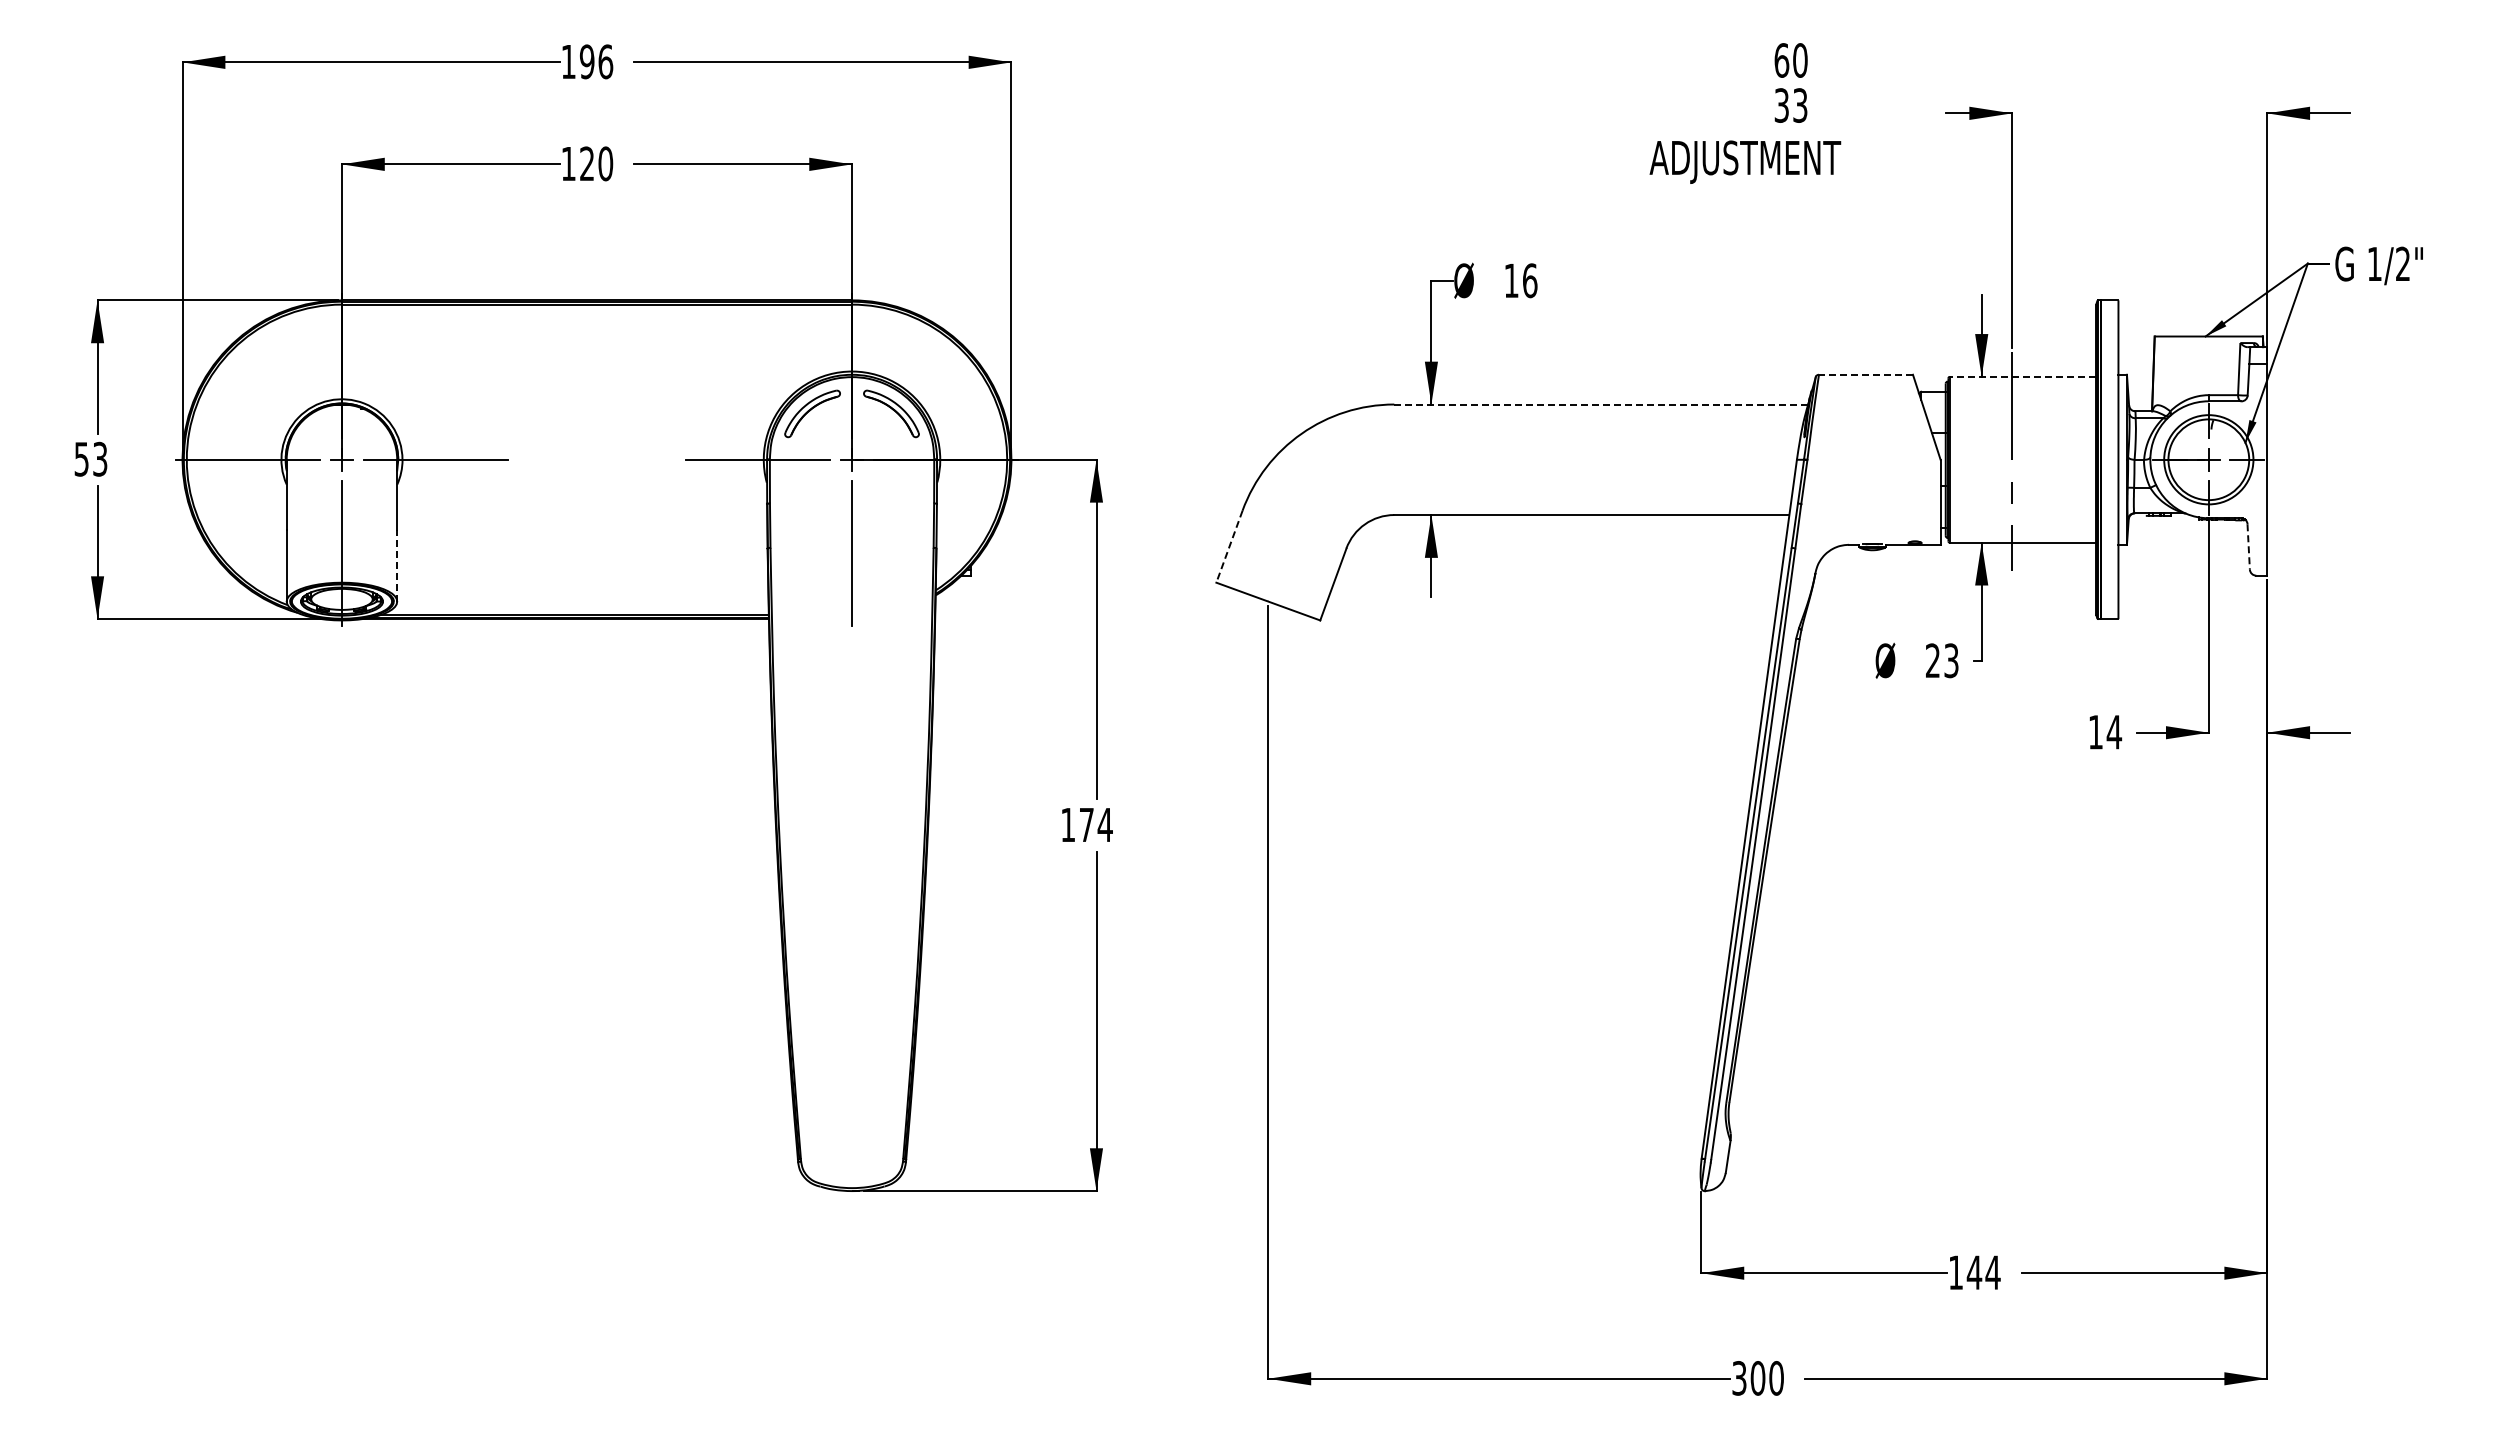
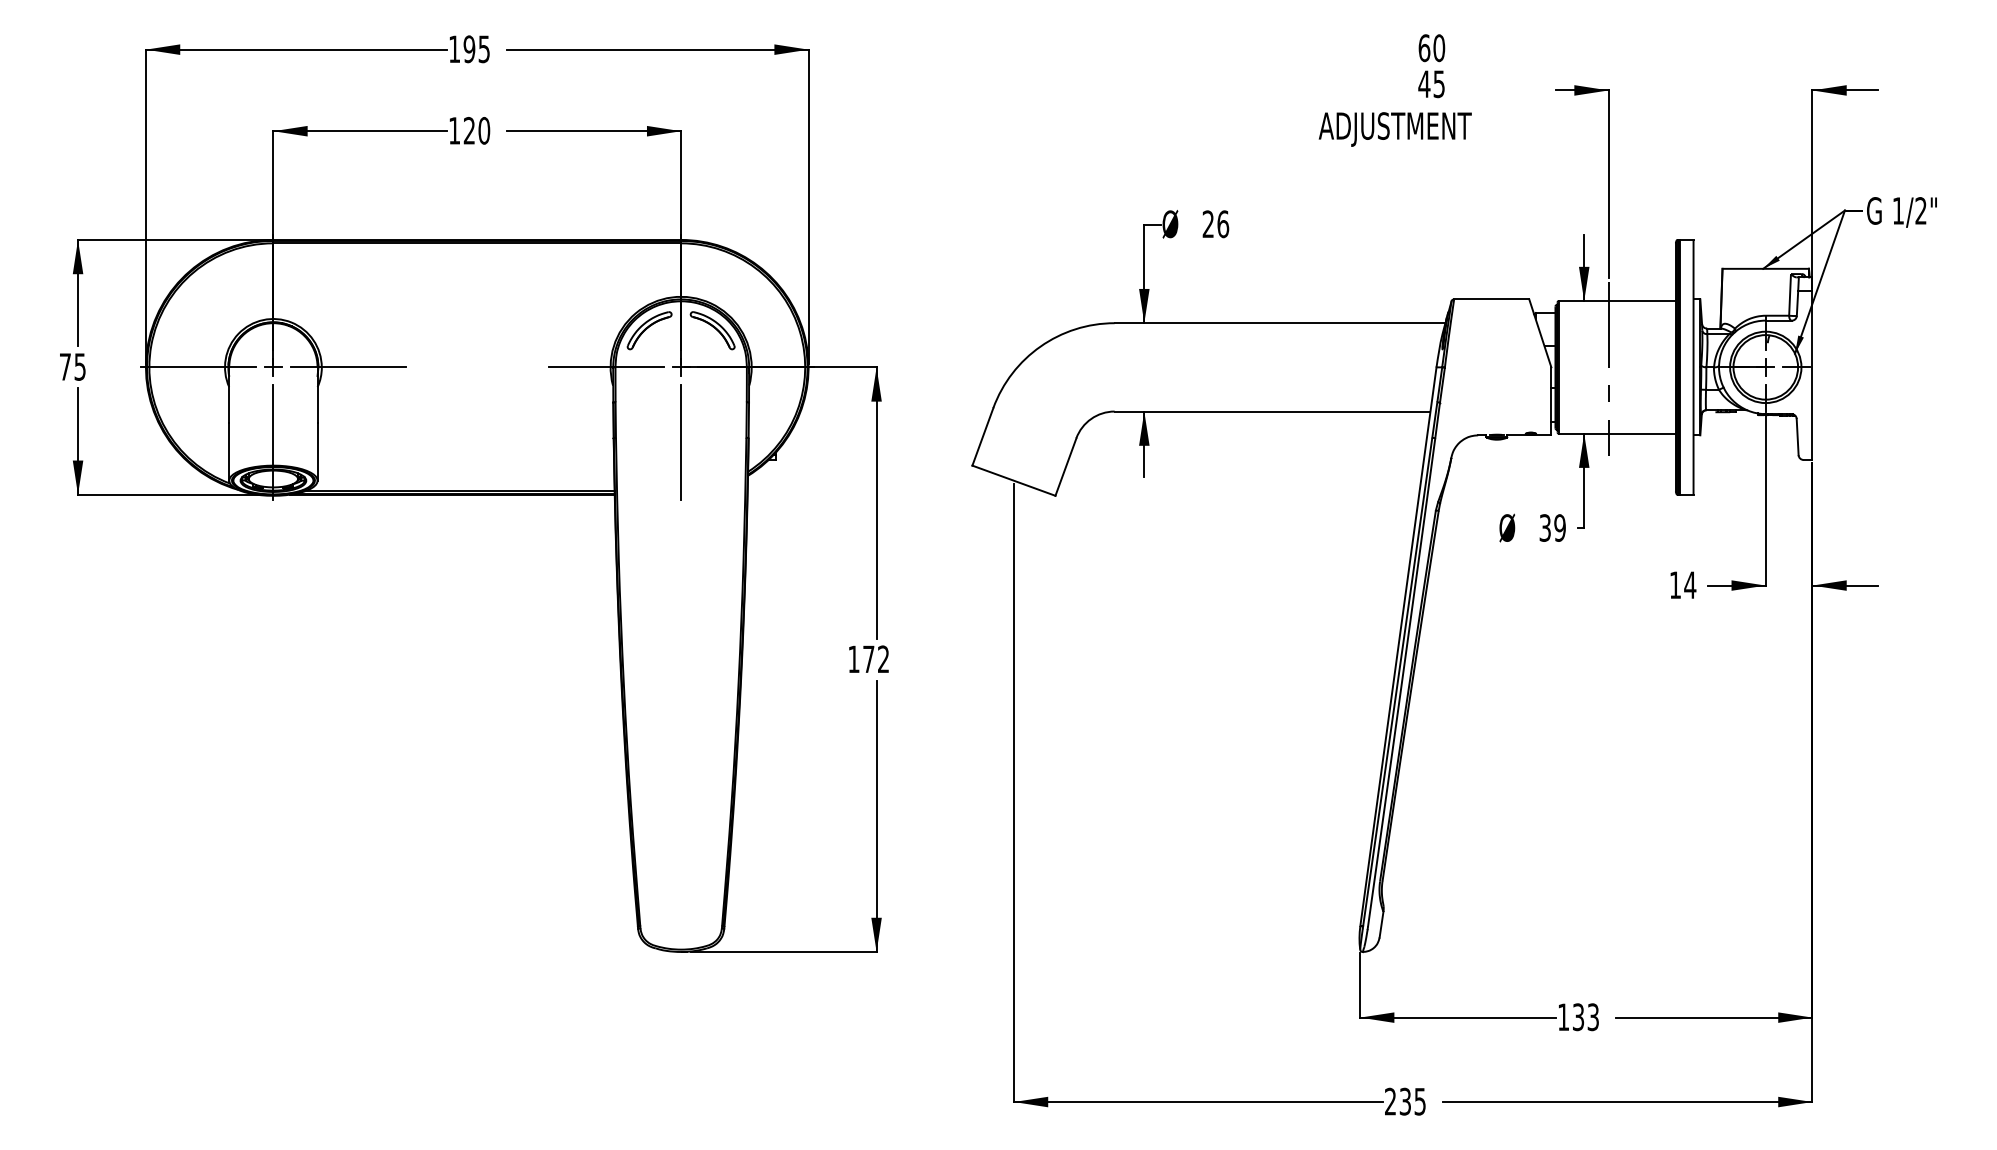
text: (605, 61) -> (484, 48), 196 -> 195
text: (1790, 105) -> (1431, 84), 33 -> 45
text: (1511, 280) -> (1208, 224), 16 -> 26
line: (1865, 374) -> (1491, 299), dashed -> solid
line: (2022, 376) -> (1616, 300), dashed -> solid
line: (1601, 404) -> (1280, 323), dashed -> solid
text: (90, 458) -> (72, 366), 53 -> 75
line: (2248, 546) -> (1797, 436), dashed -> solid
line: (1229, 547) -> (982, 437), dashed -> solid
line: (397, 565) -> (317, 451), dashed -> solid
text: (1942, 660) -> (1552, 527), 23 -> 39
text: (1104, 824) -> (882, 658), 174 -> 172
text: (1983, 1272) -> (1585, 1017), 144 -> 133
text: (1757, 1378) -> (1404, 1101), 300 -> 235

